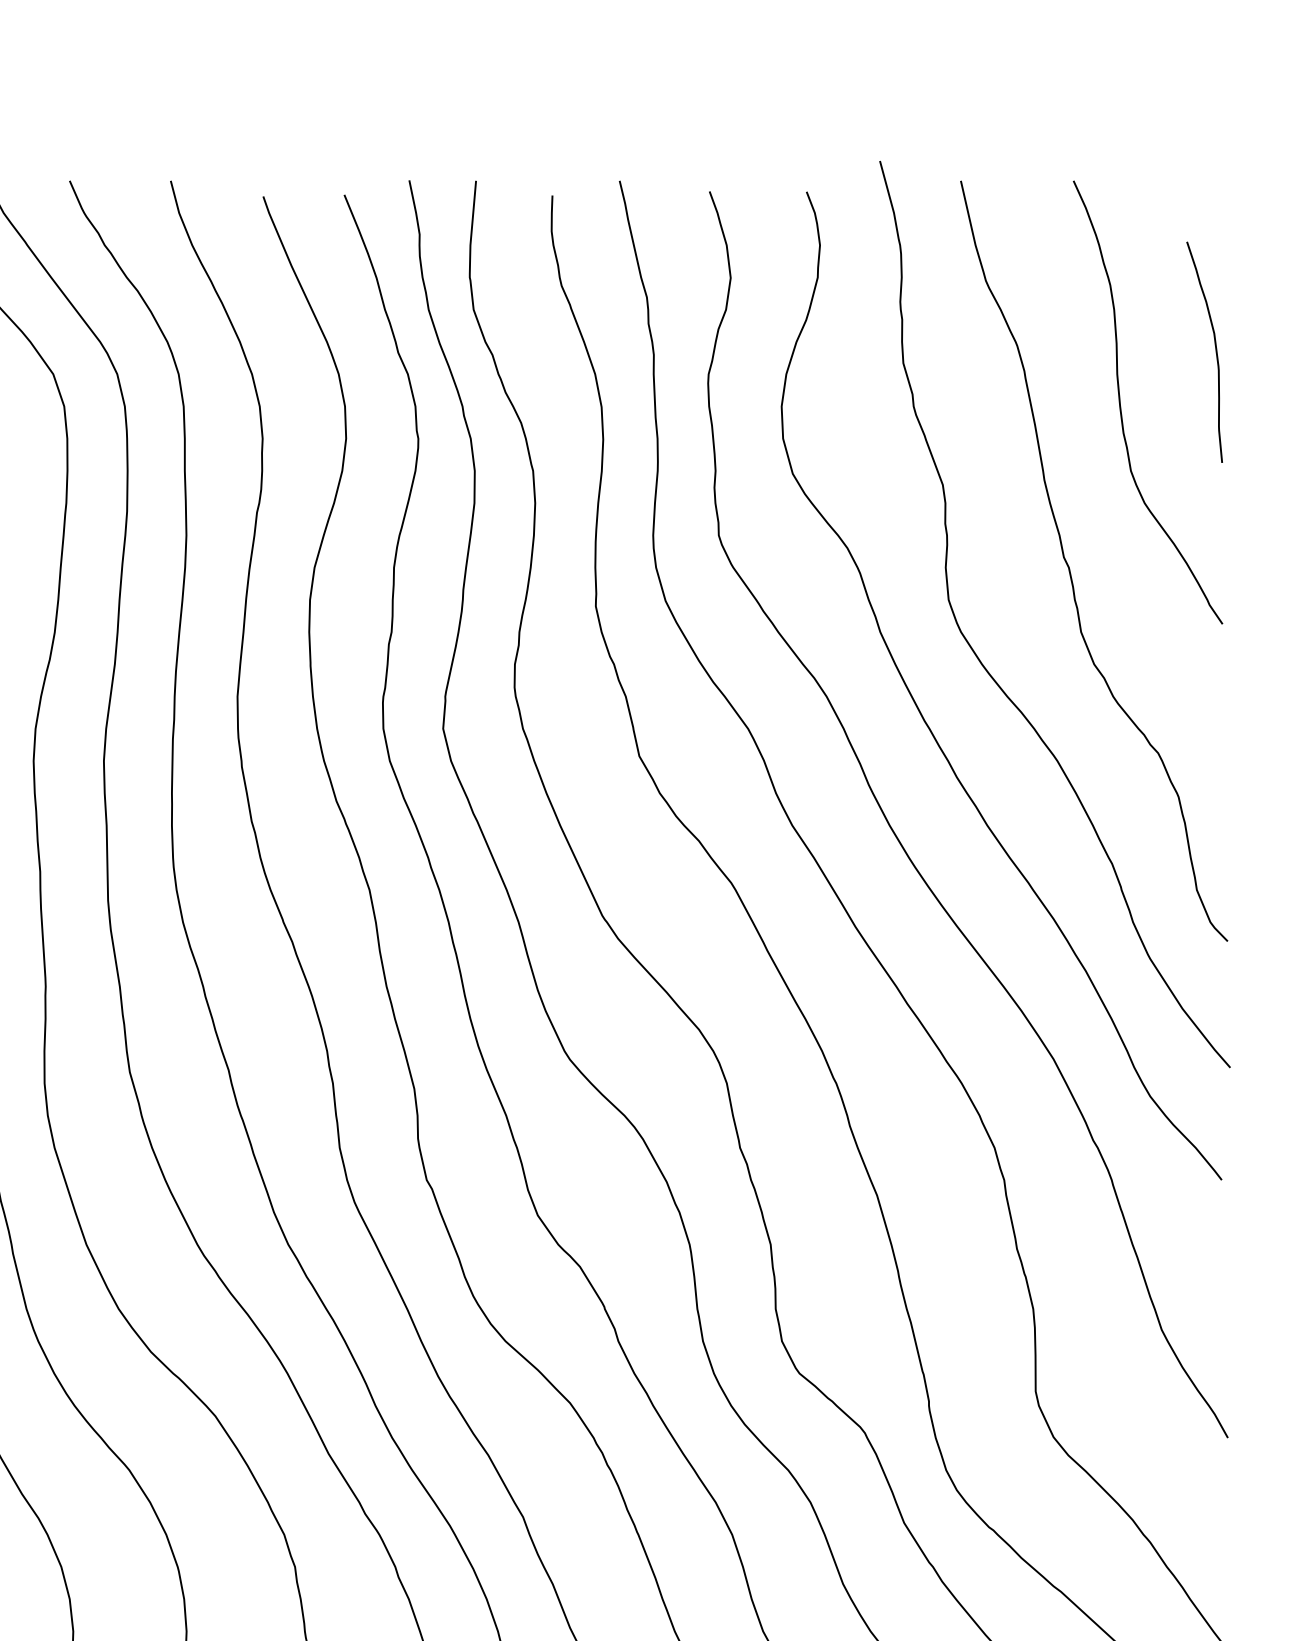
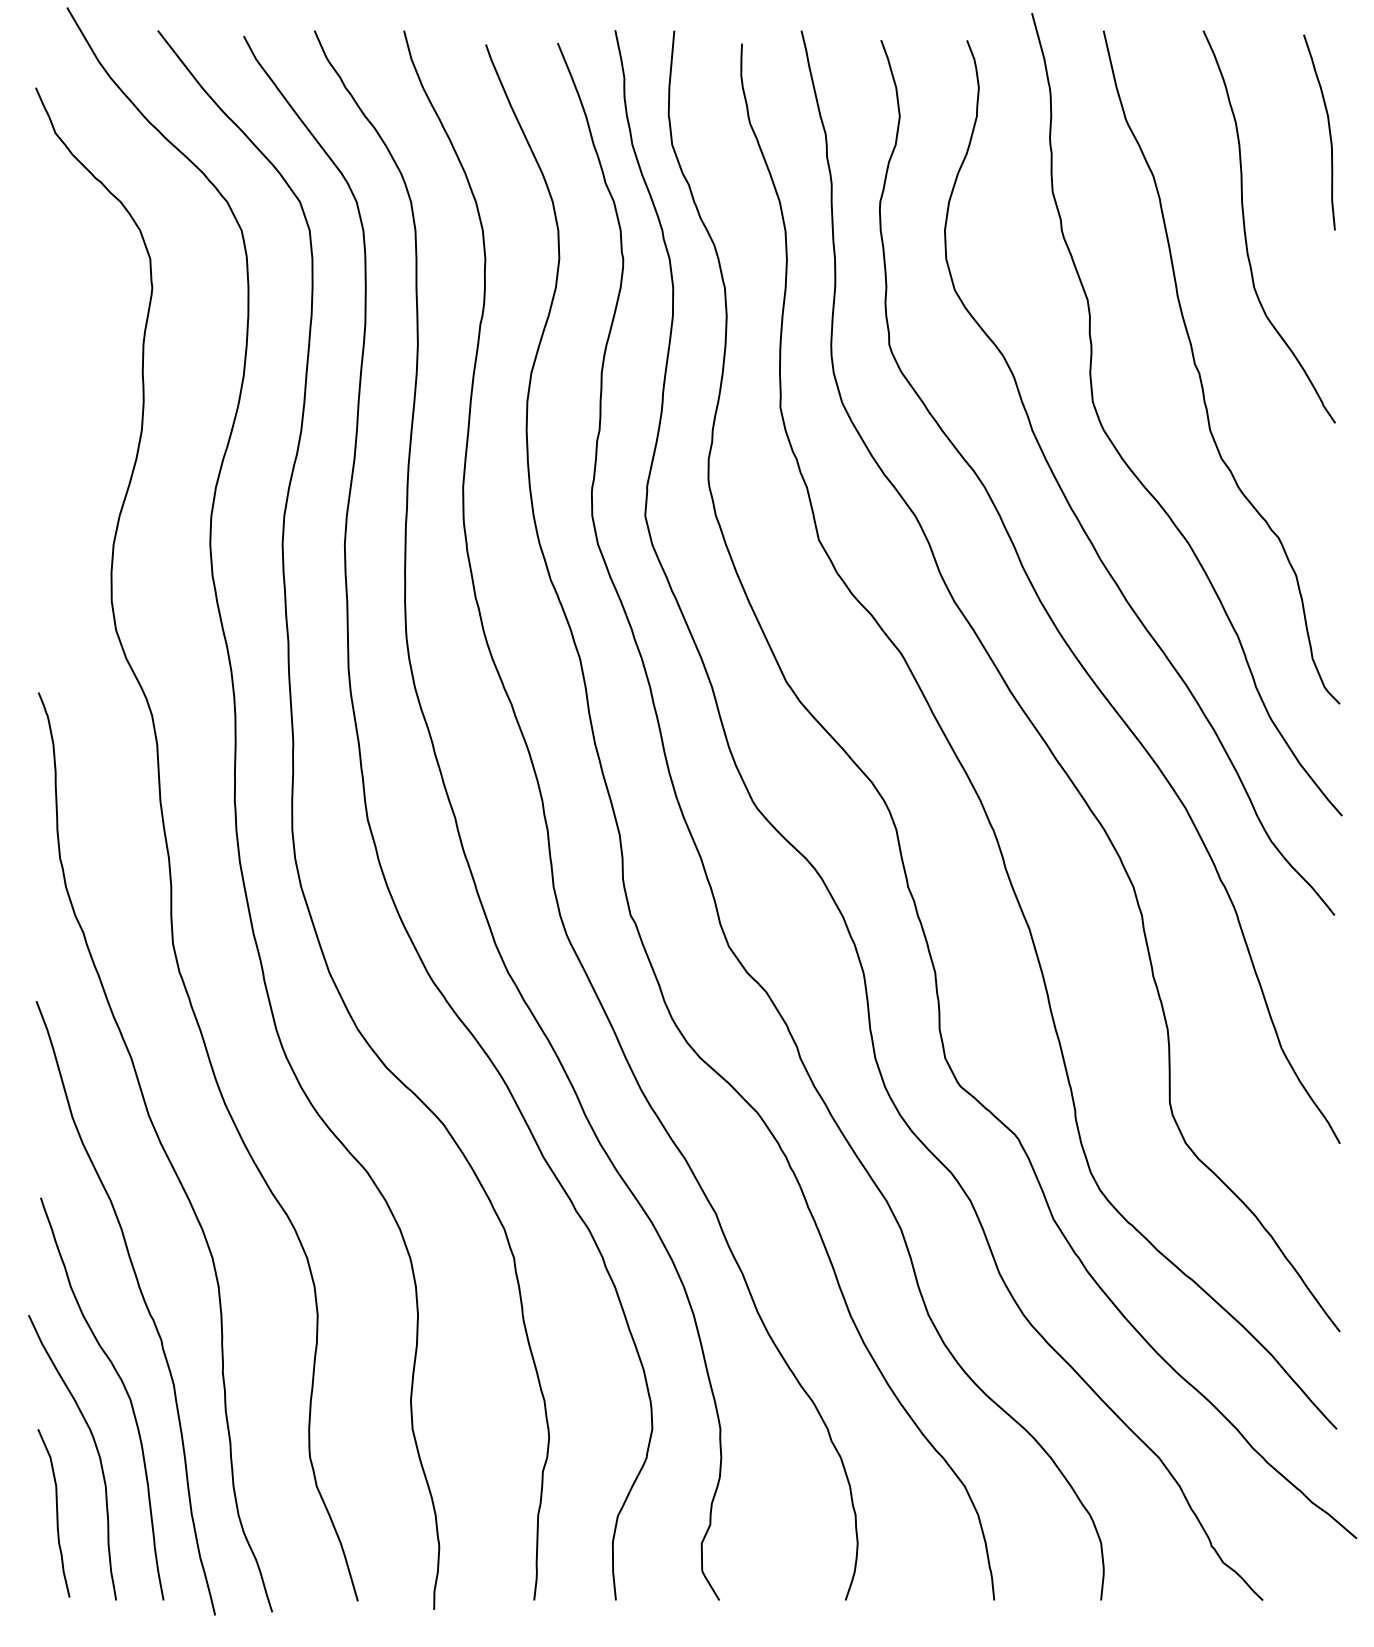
curve: (1214, 348) -> (1328, 129), moved

